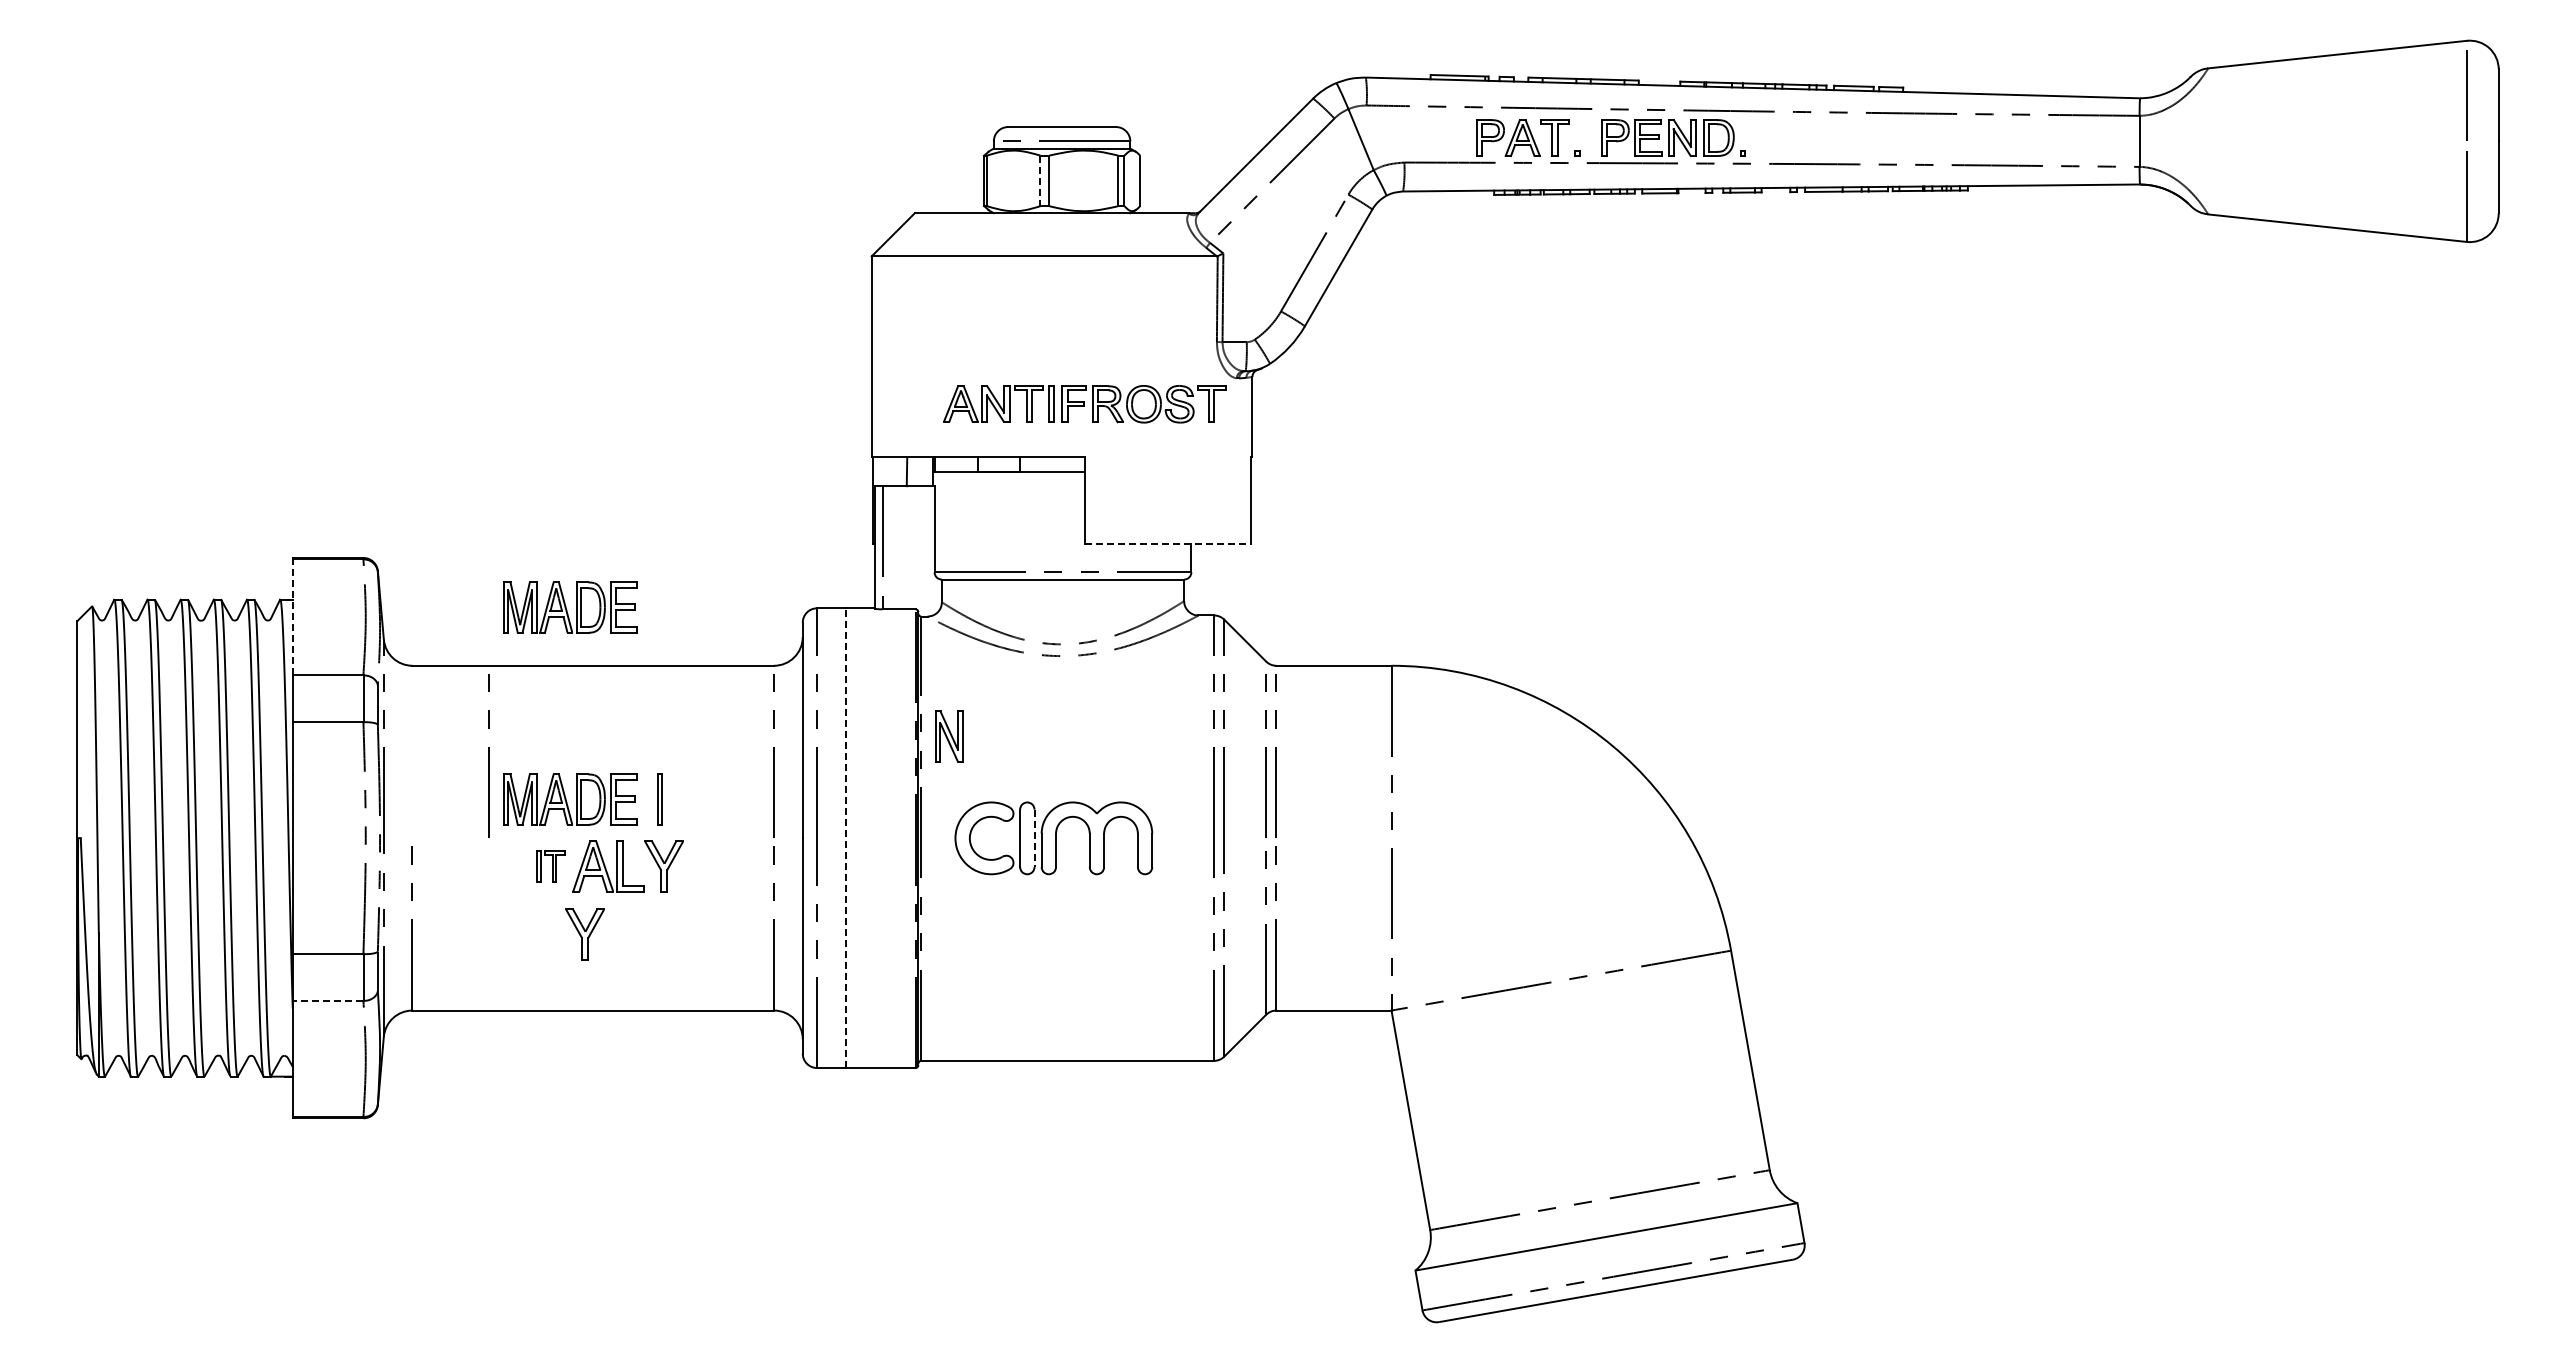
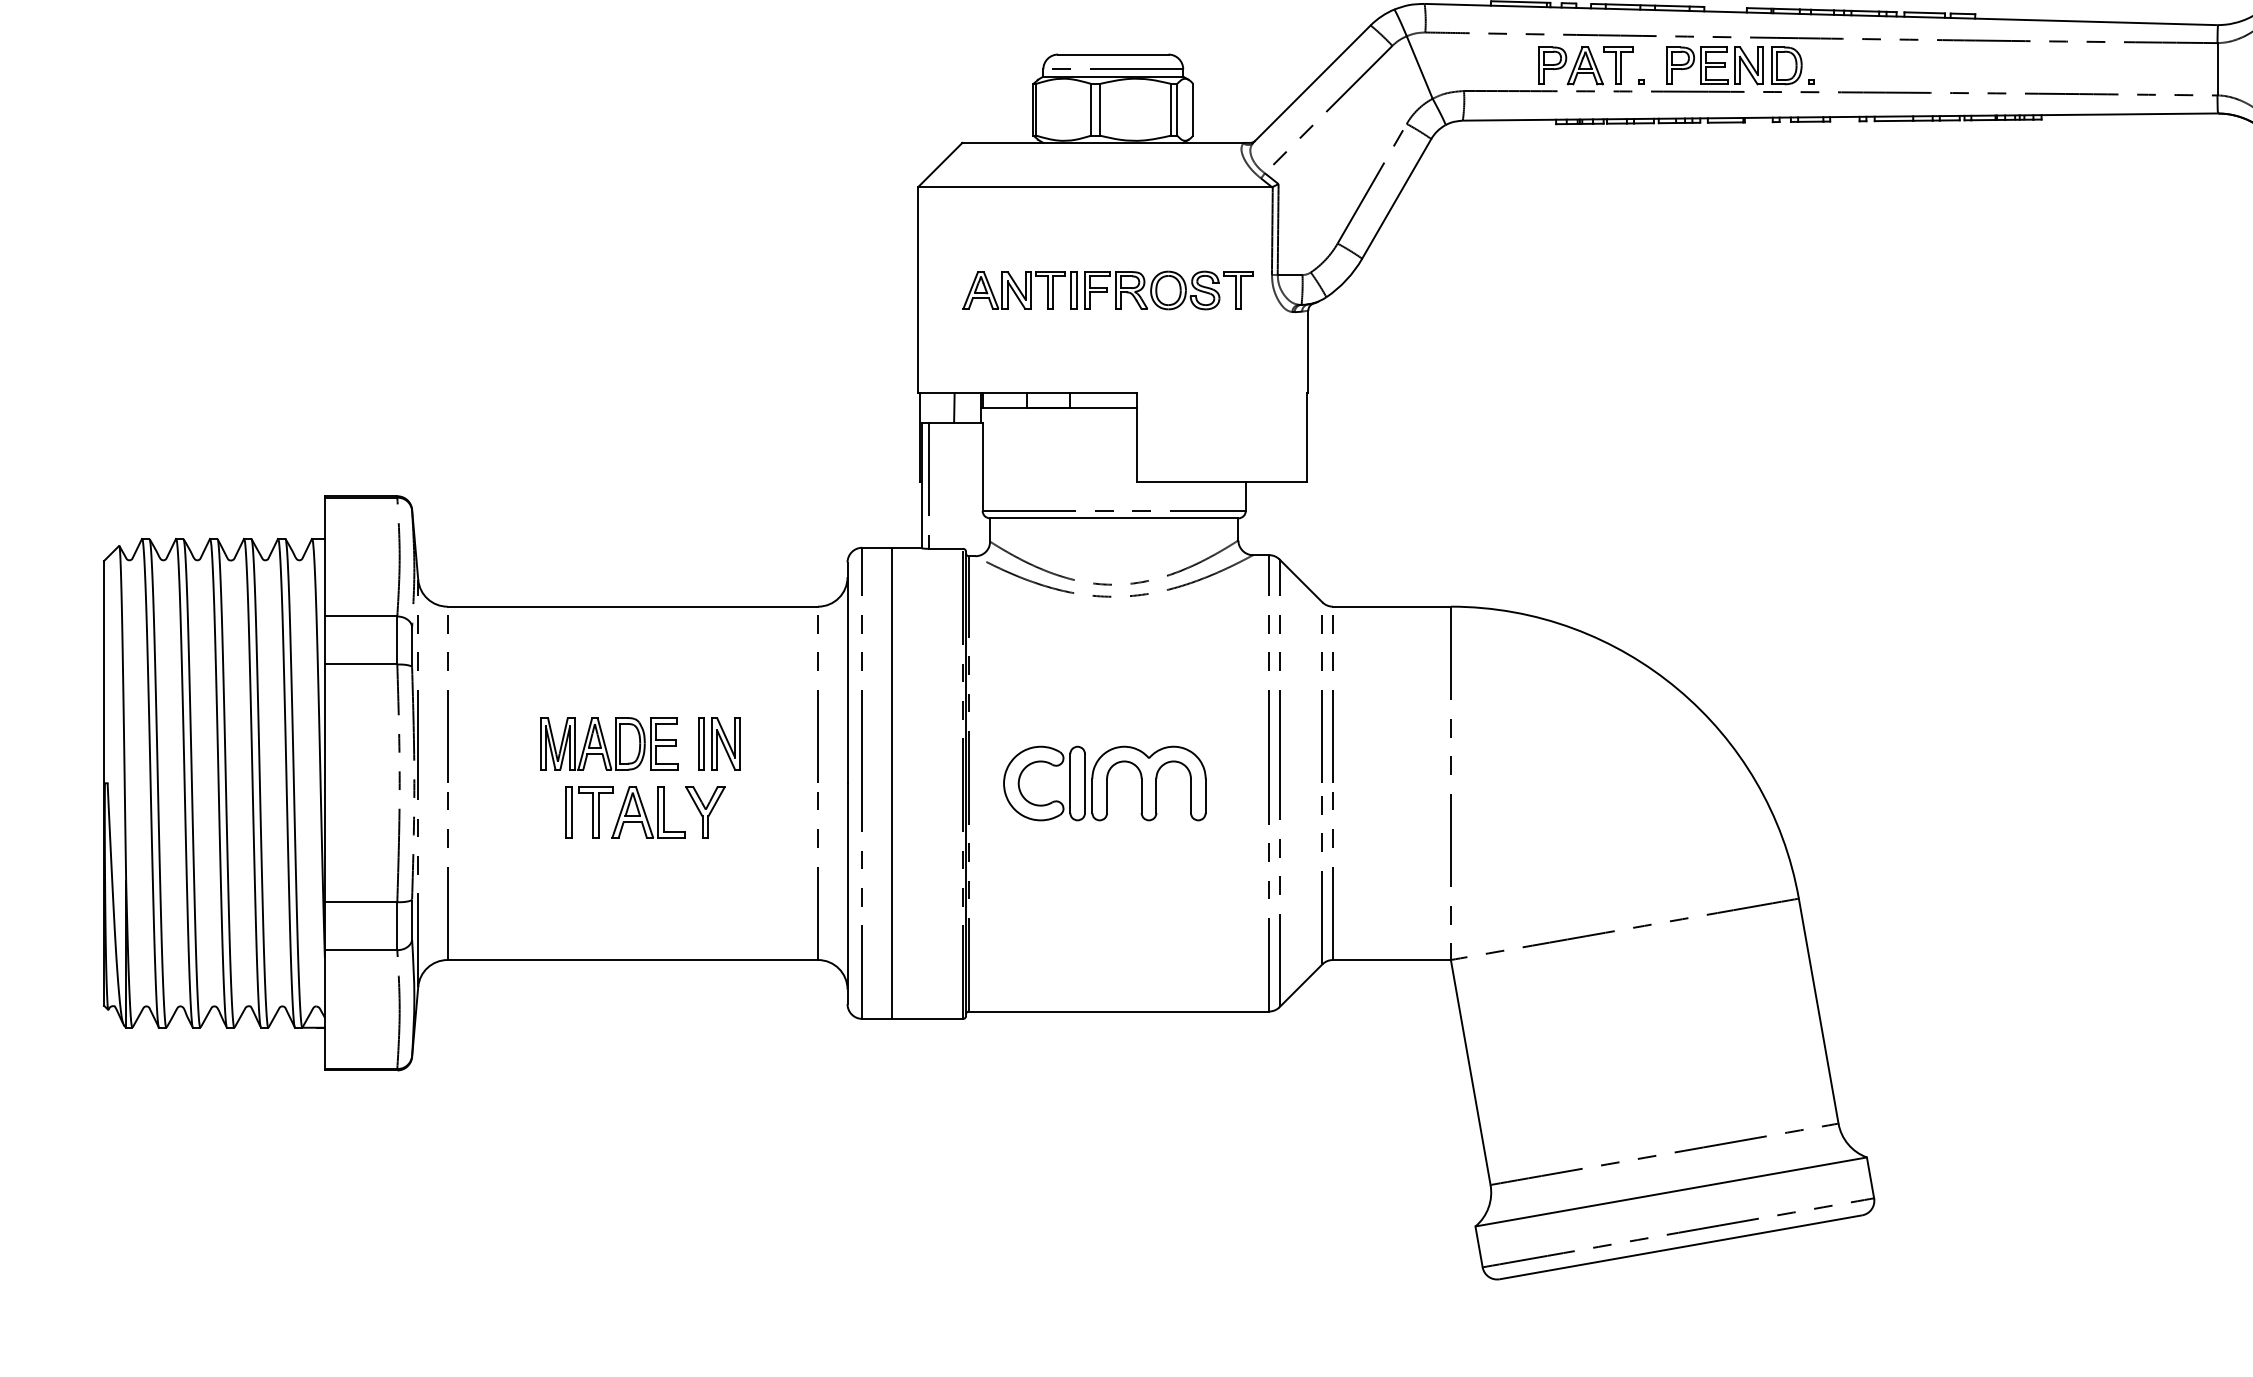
line: (1040, 181) -> (1091, 110), dashed -> solid
part: (1084, 404) -> (1107, 290), moved
line: (1167, 543) -> (1221, 481), dashed -> solid
part: (570, 607) -> (609, 546), removed
line: (292, 617) -> (324, 557), dashed -> solid
part: (949, 736) -> (726, 743), moved
line: (488, 755) -> (446, 698), moved
line: (845, 838) -> (891, 783), dashed -> solid
line: (1034, 838) -> (1085, 783), dashed -> solid
part: (550, 866) -> (589, 812), size x1.67
part: (584, 934) -> (623, 882), removed
line: (327, 1001) -> (360, 950), dashed -> solid

